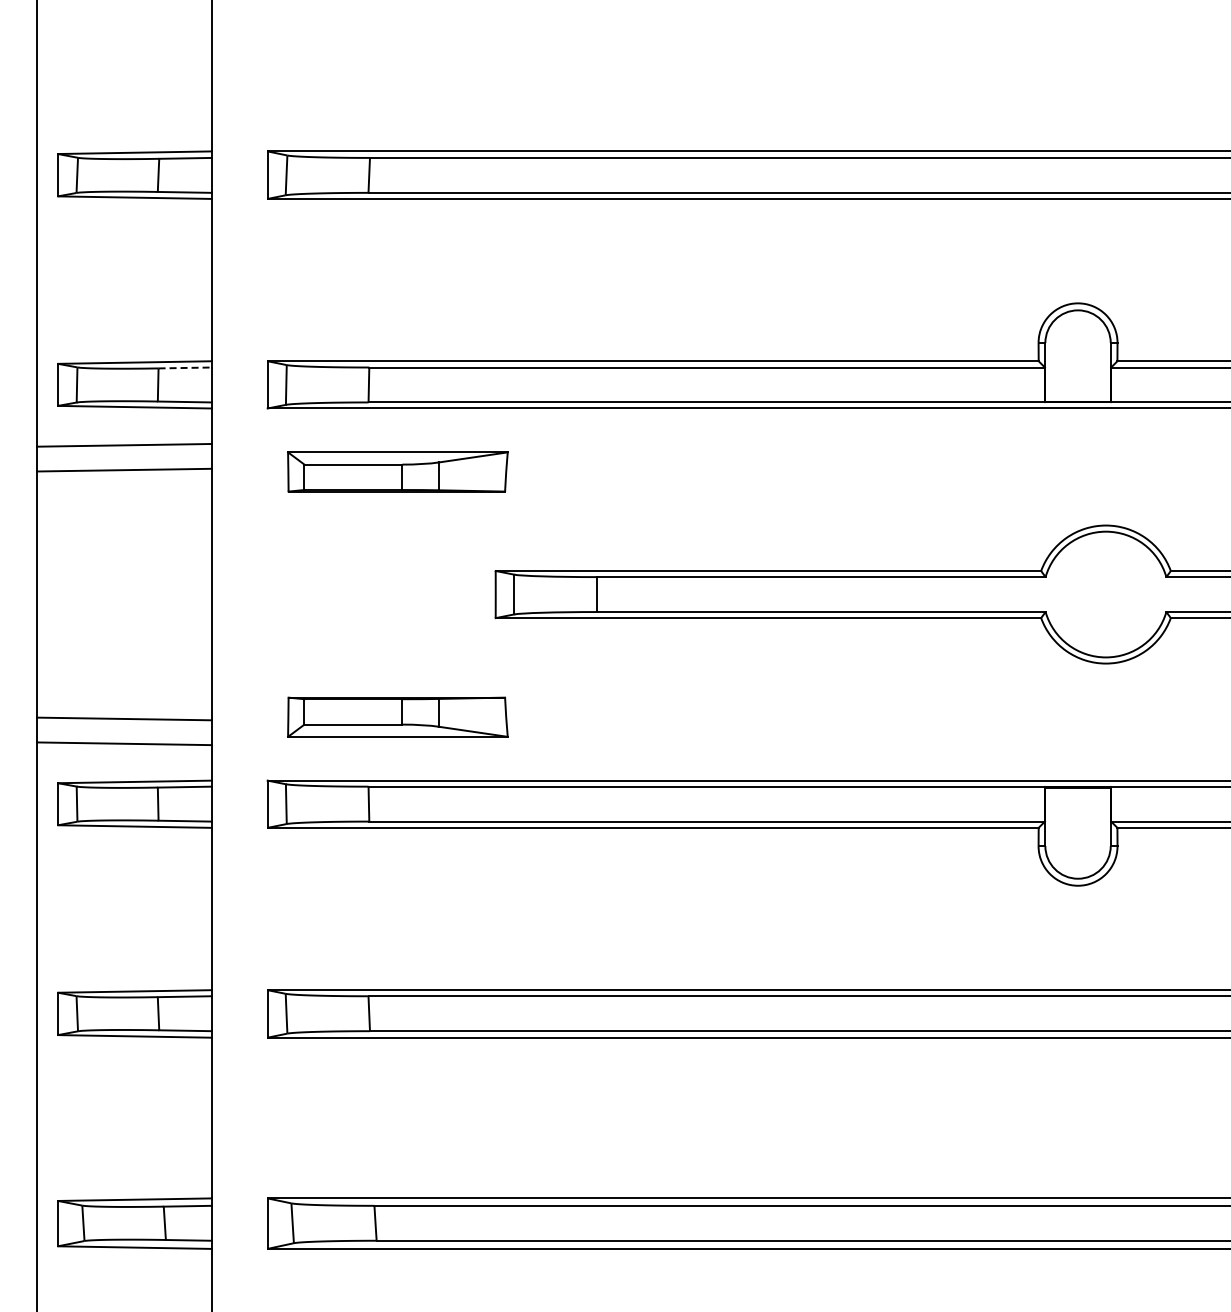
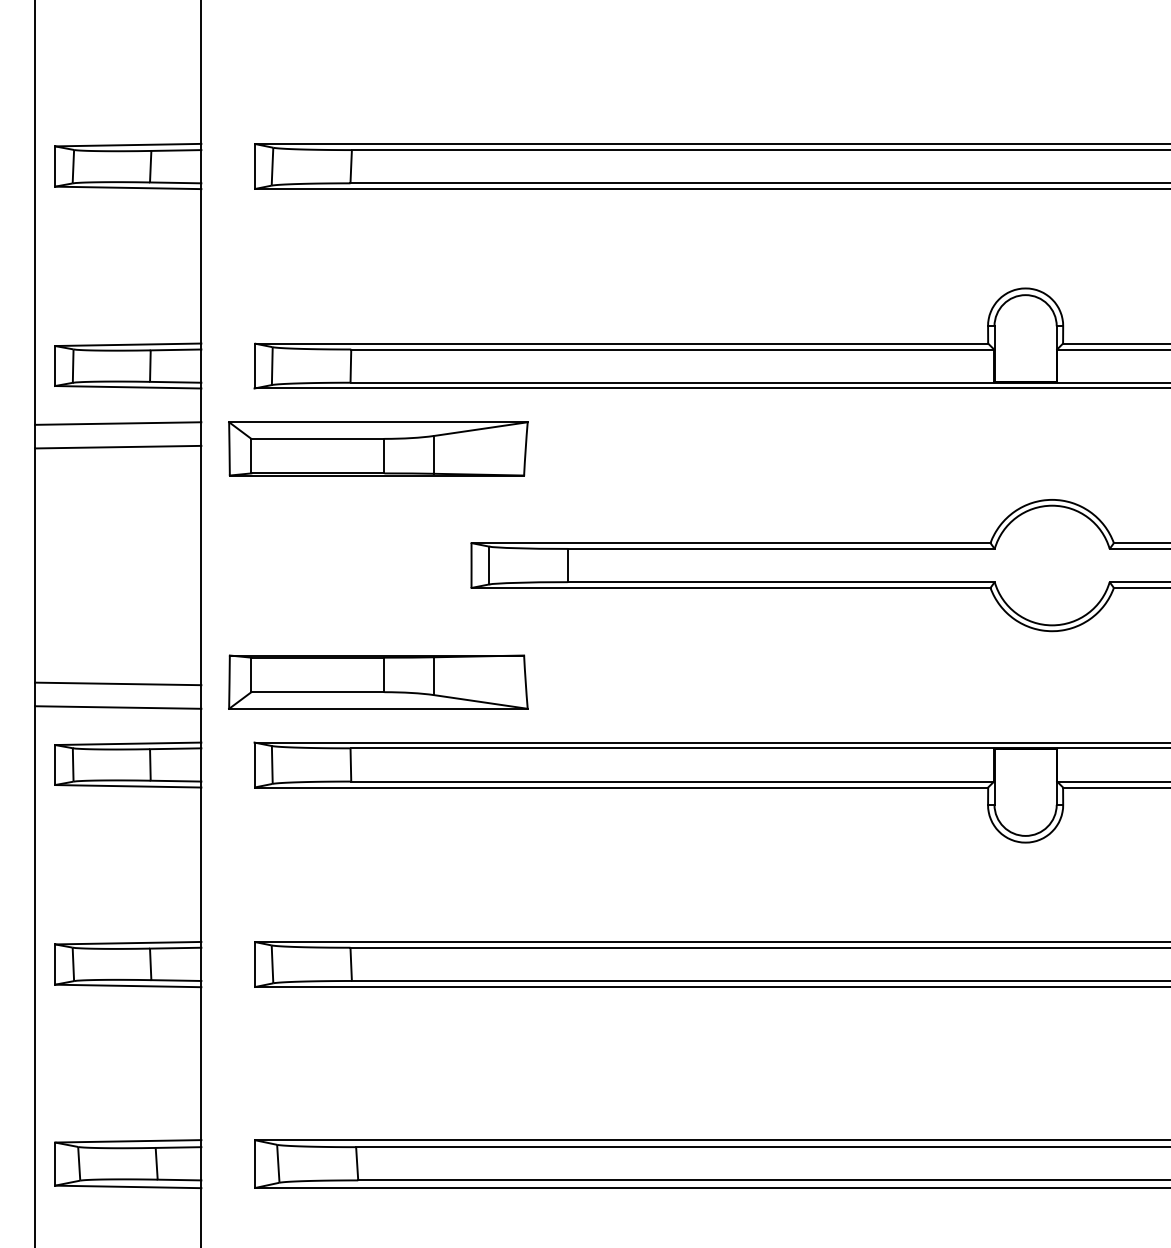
line: (185, 367) -> (176, 349), dashed -> solid
part: (397, 471) -> (378, 448), size x1.43
part: (397, 717) -> (378, 682), size x1.43

